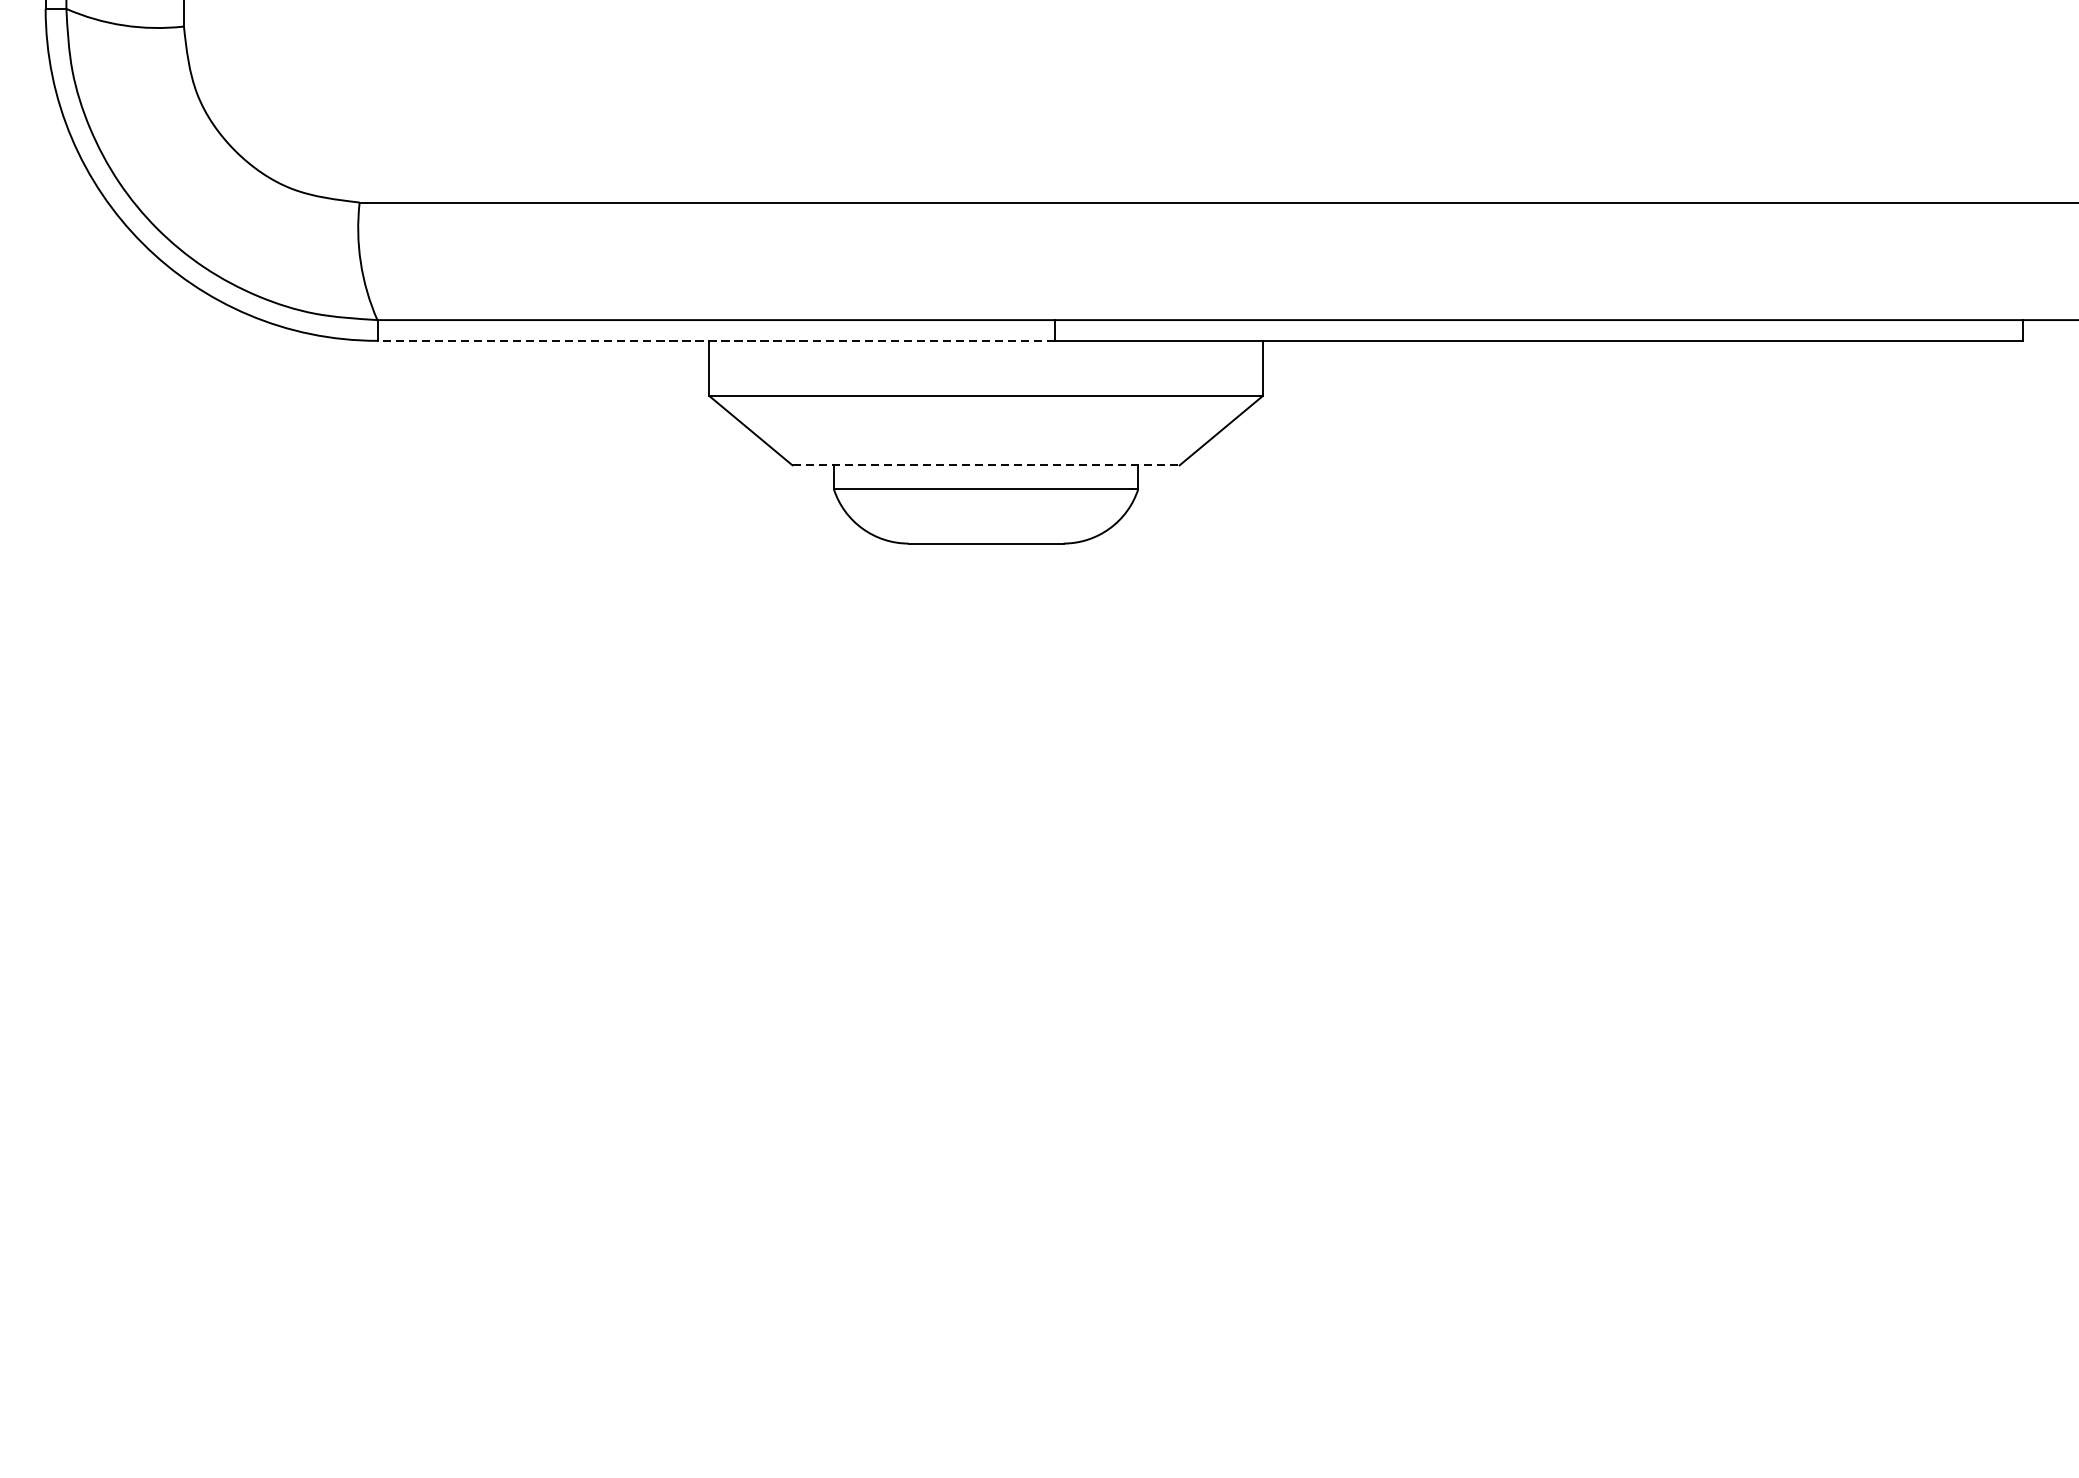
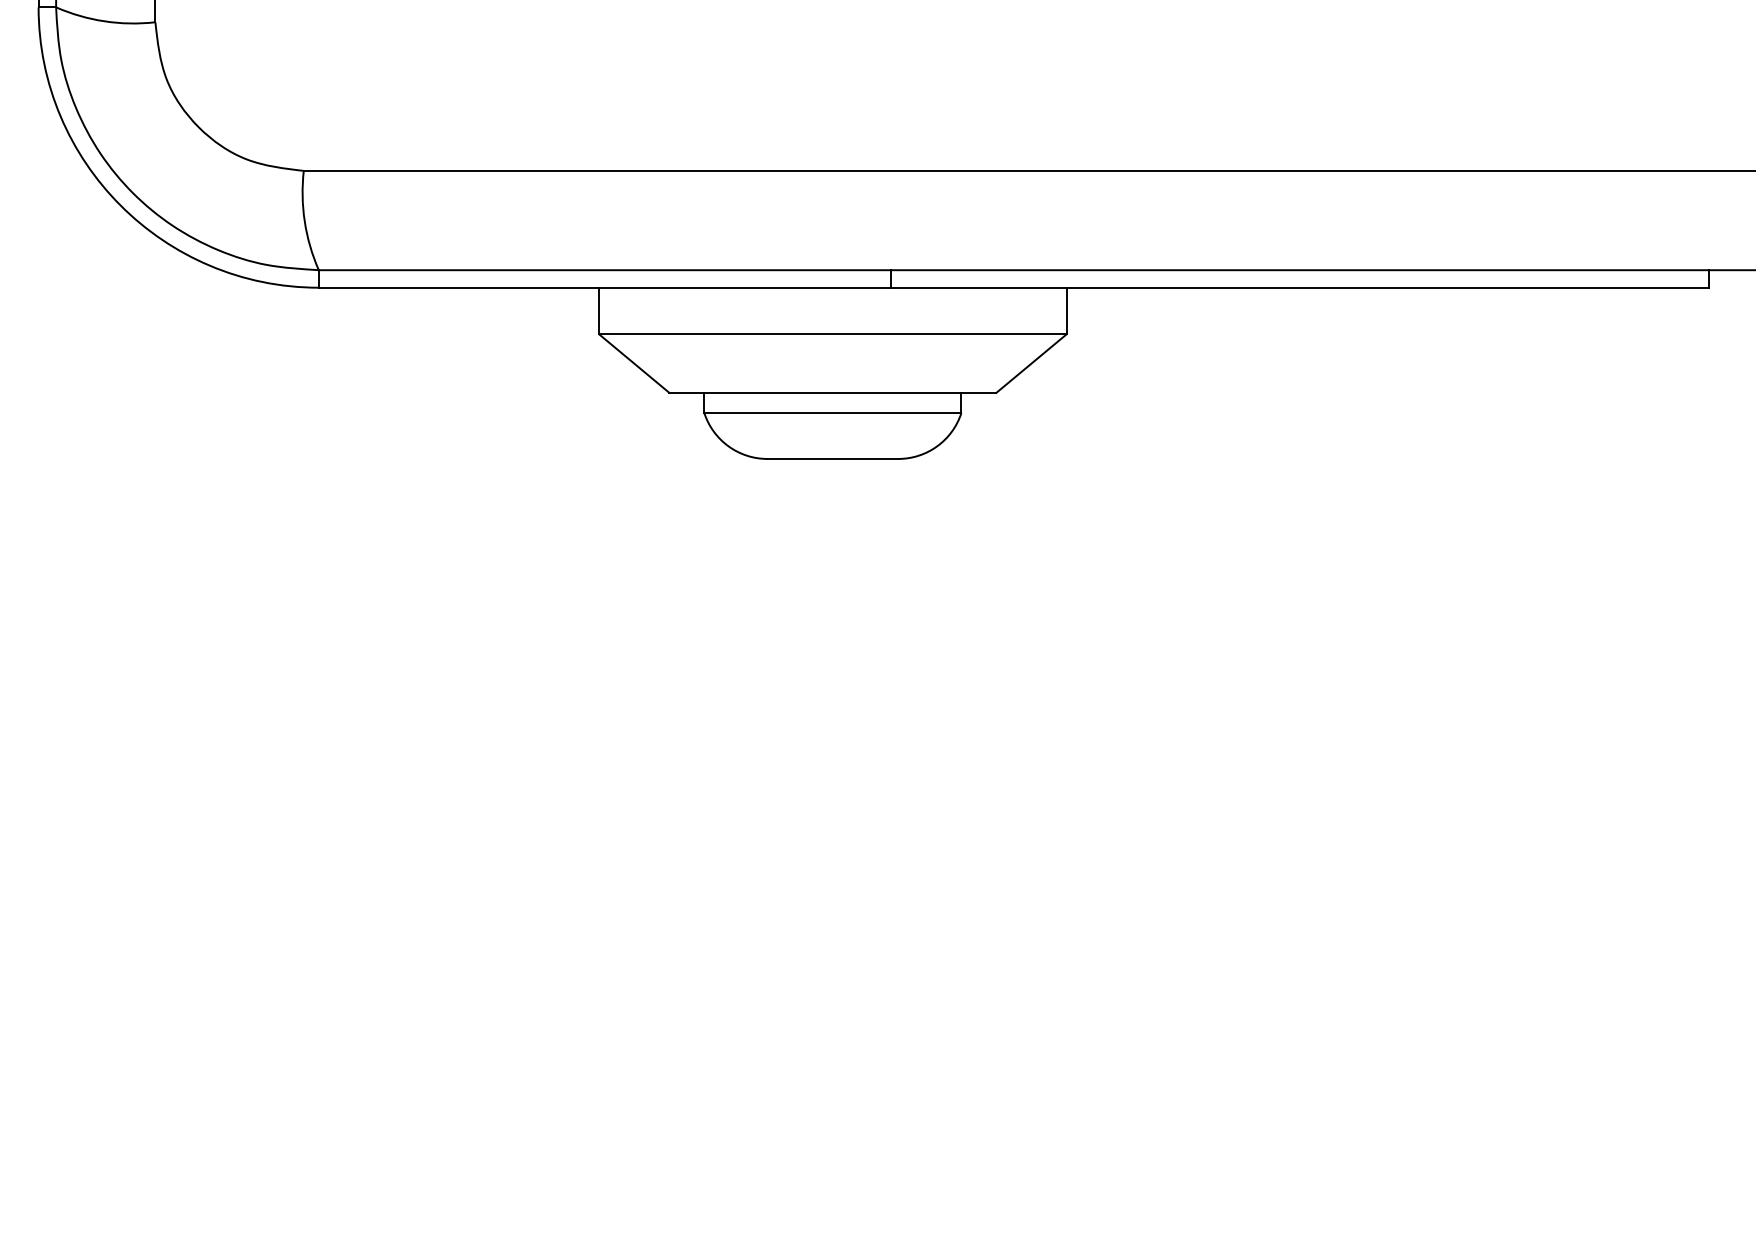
line: (715, 340) -> (604, 287), dashed -> solid
line: (985, 464) -> (832, 392), dashed -> solid

